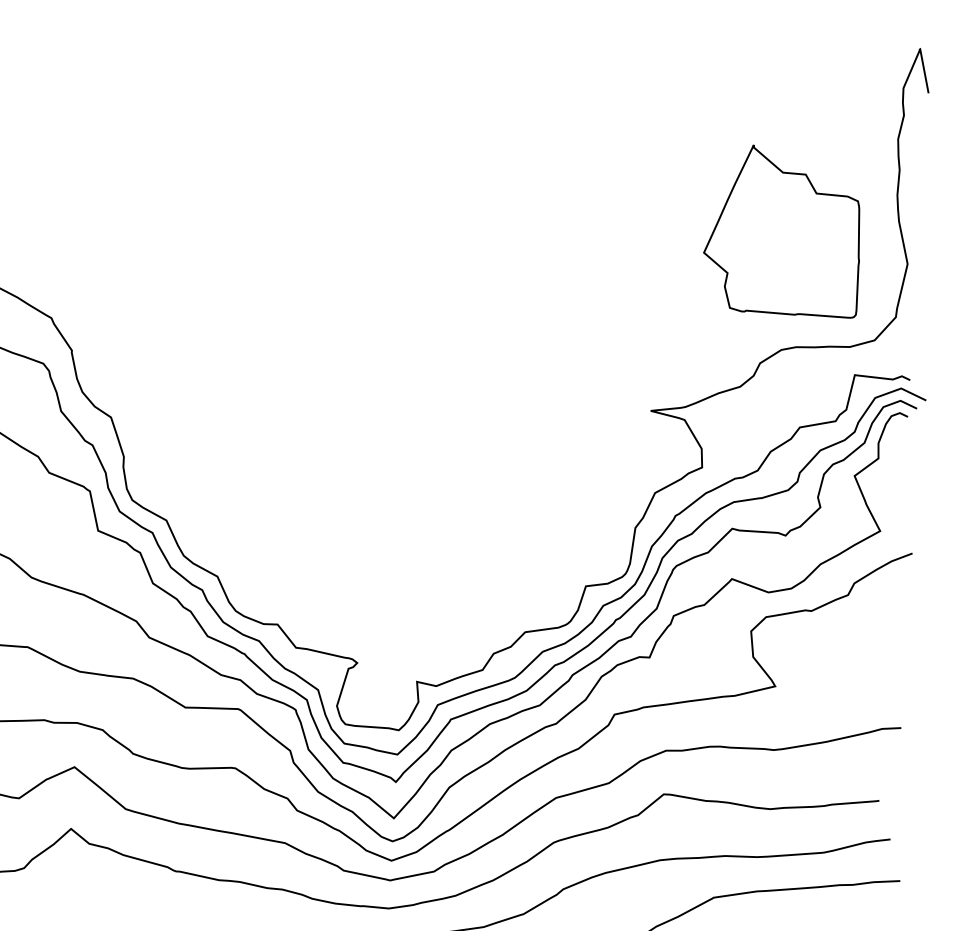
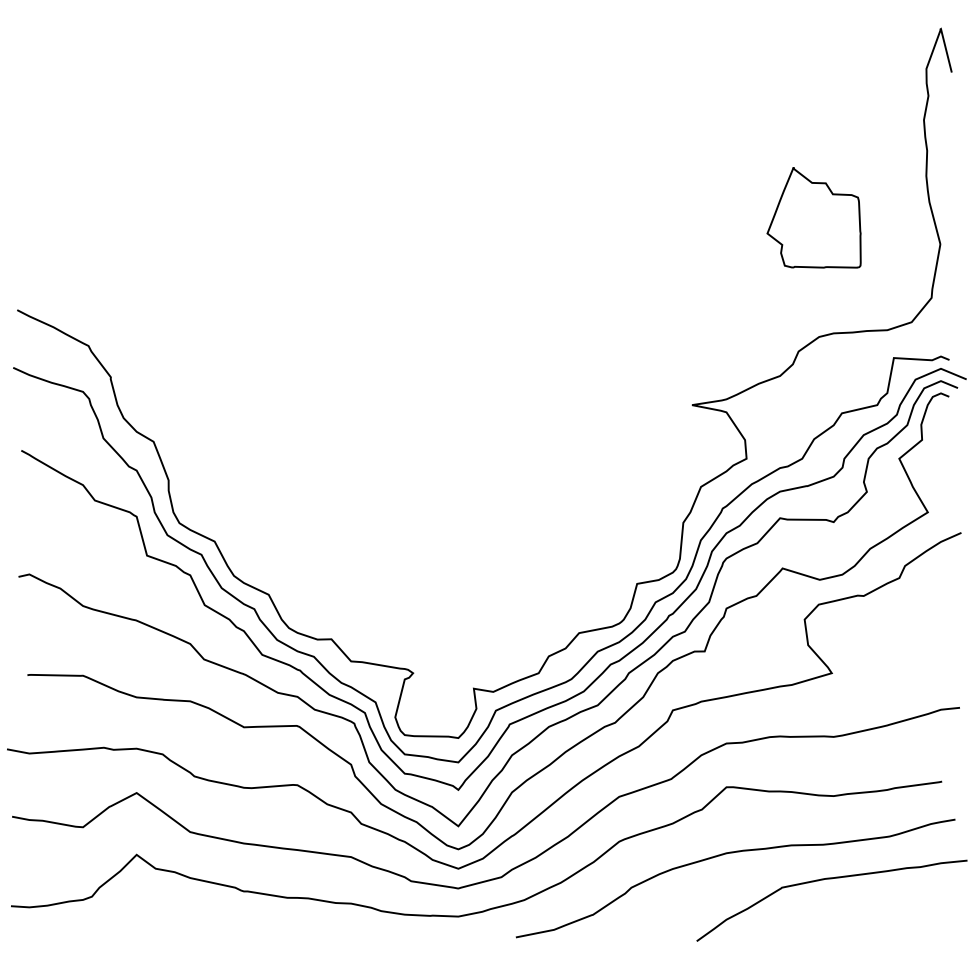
part: (782, 230) -> (813, 217), size x0.6

